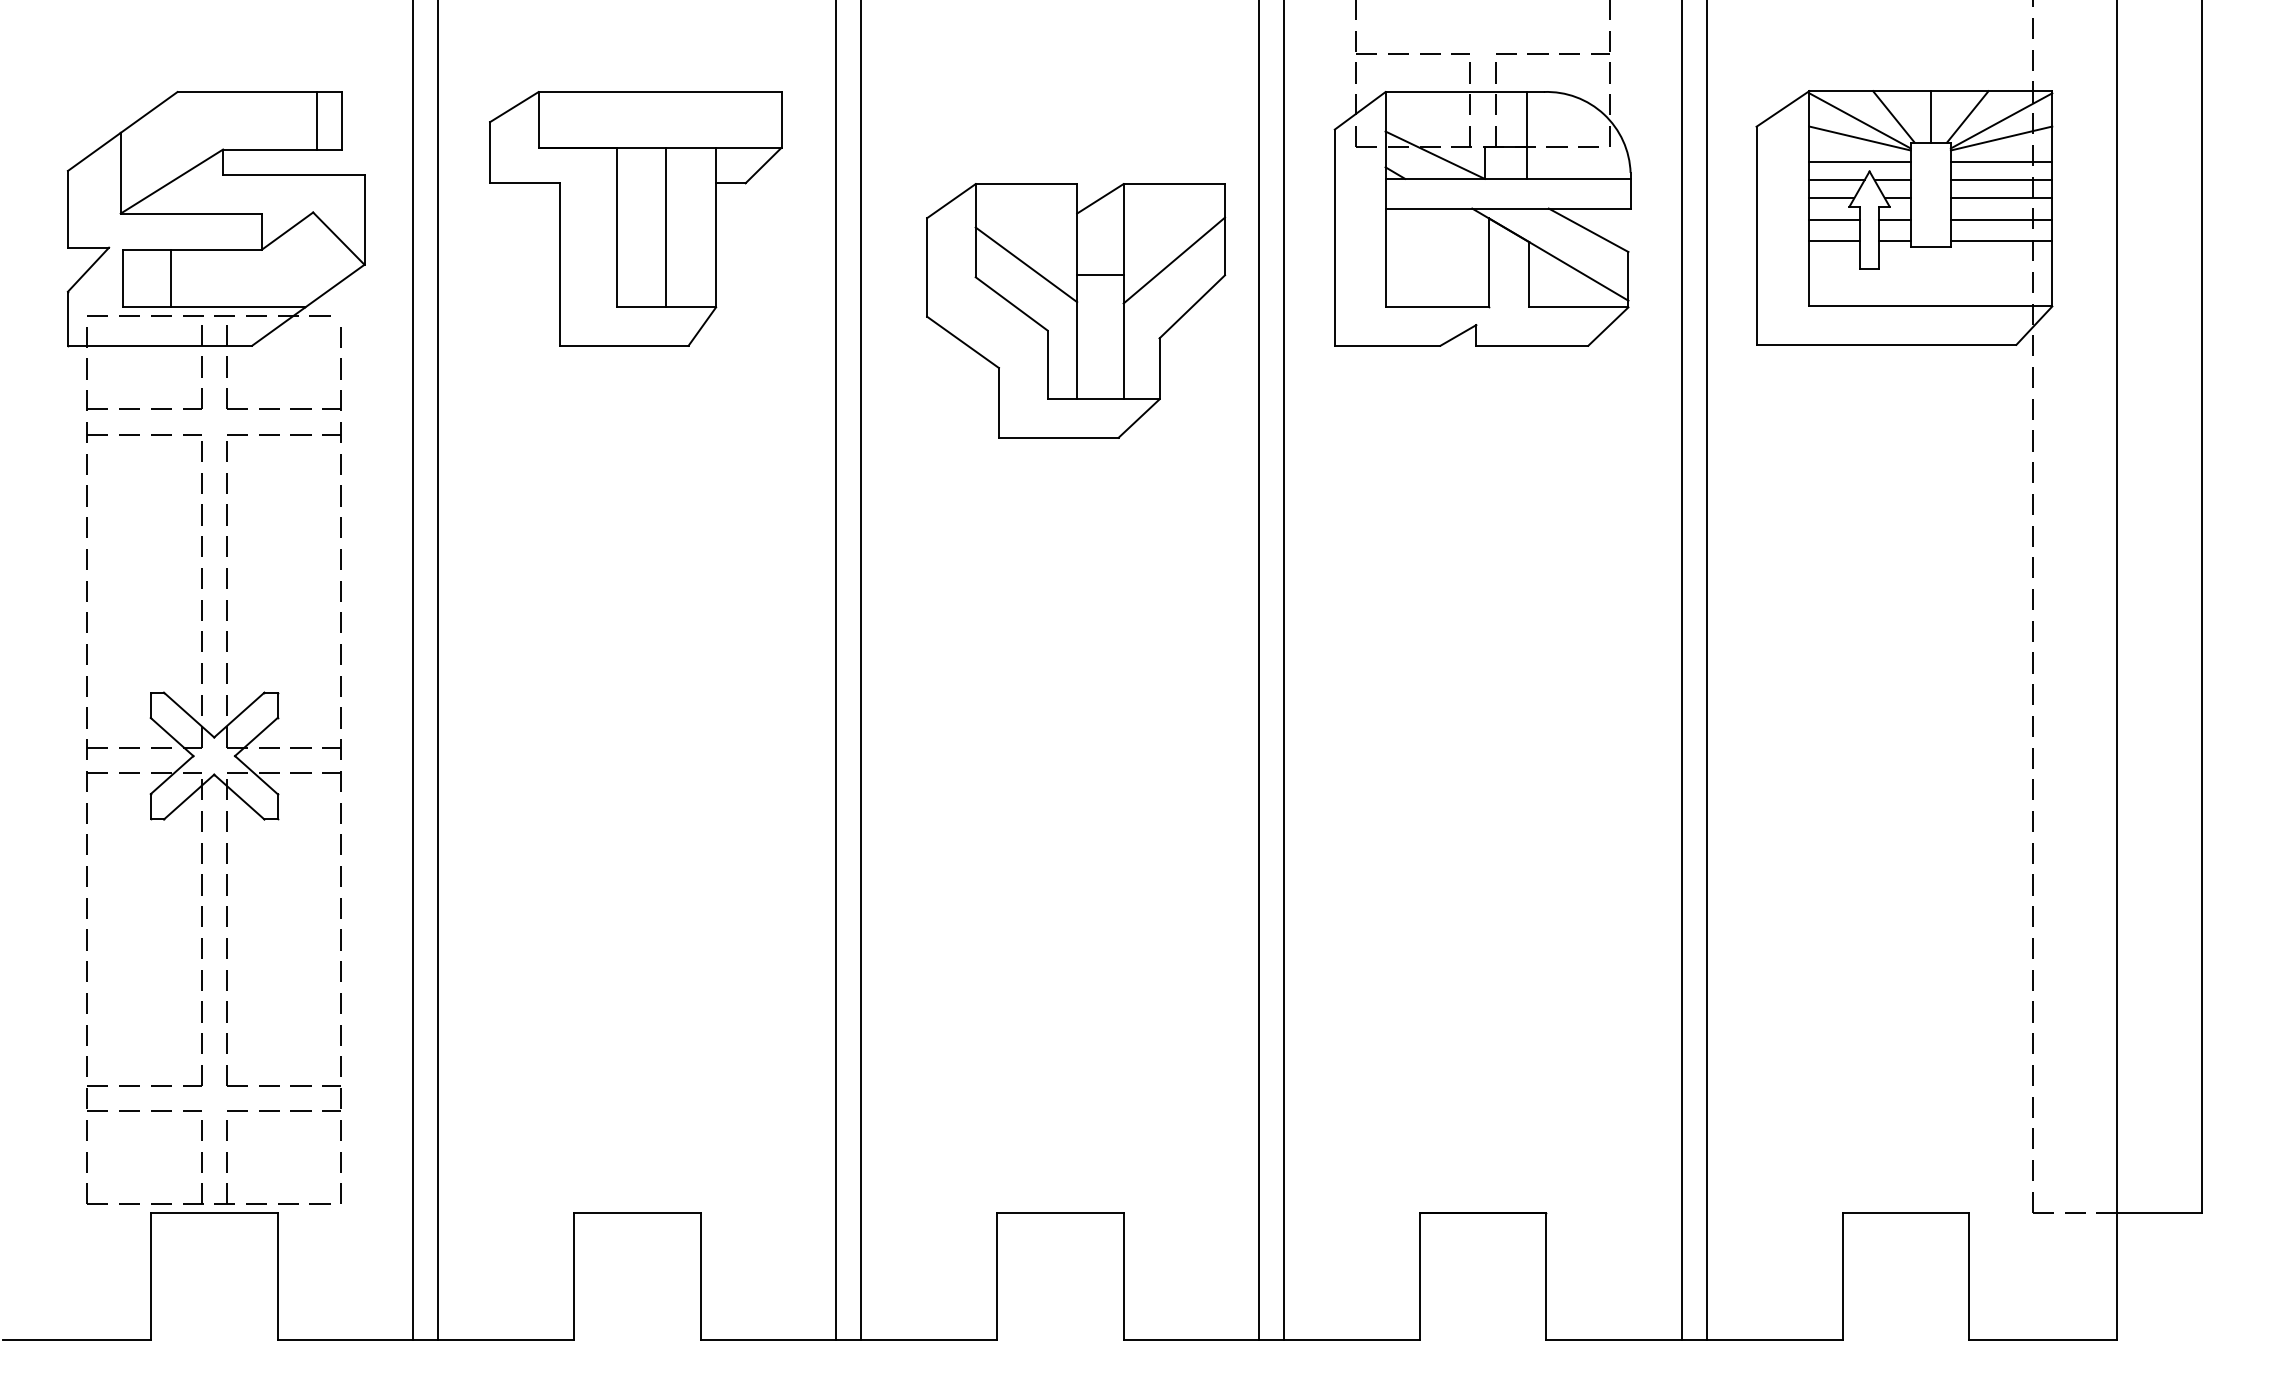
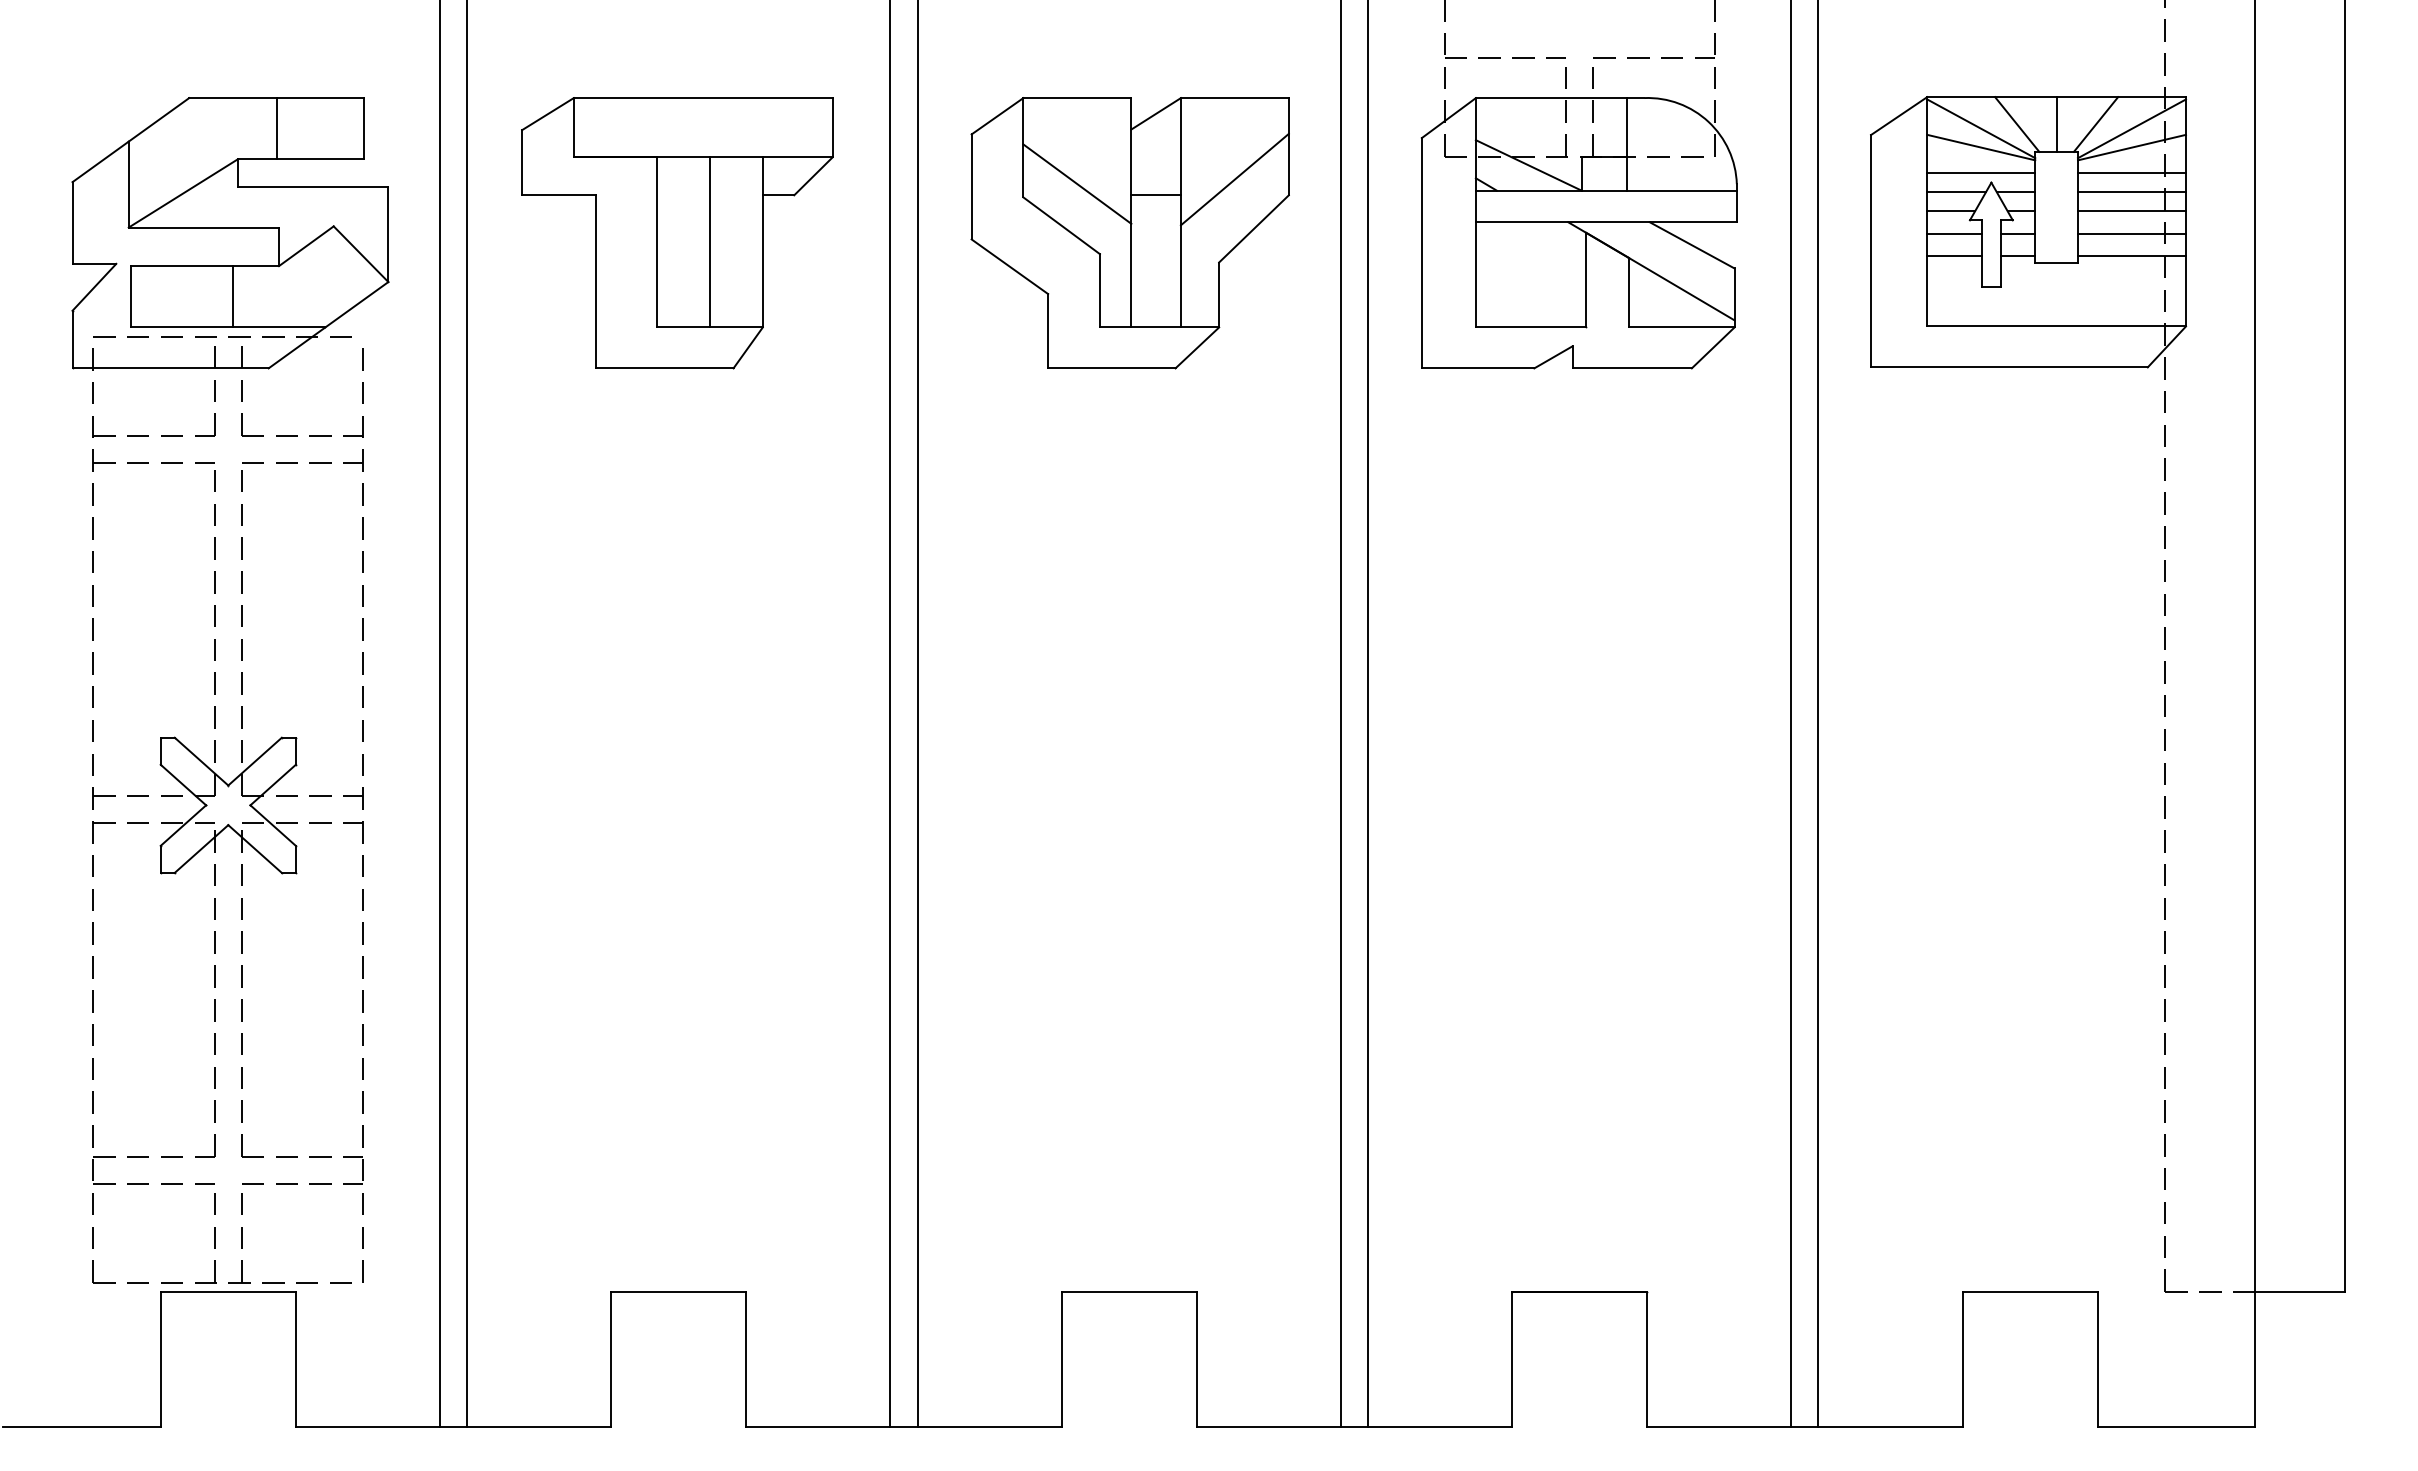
line: (316, 120) -> (276, 128), moved
line: (170, 278) -> (232, 296), moved
part: (1075, 311) -> (1129, 233), moved

